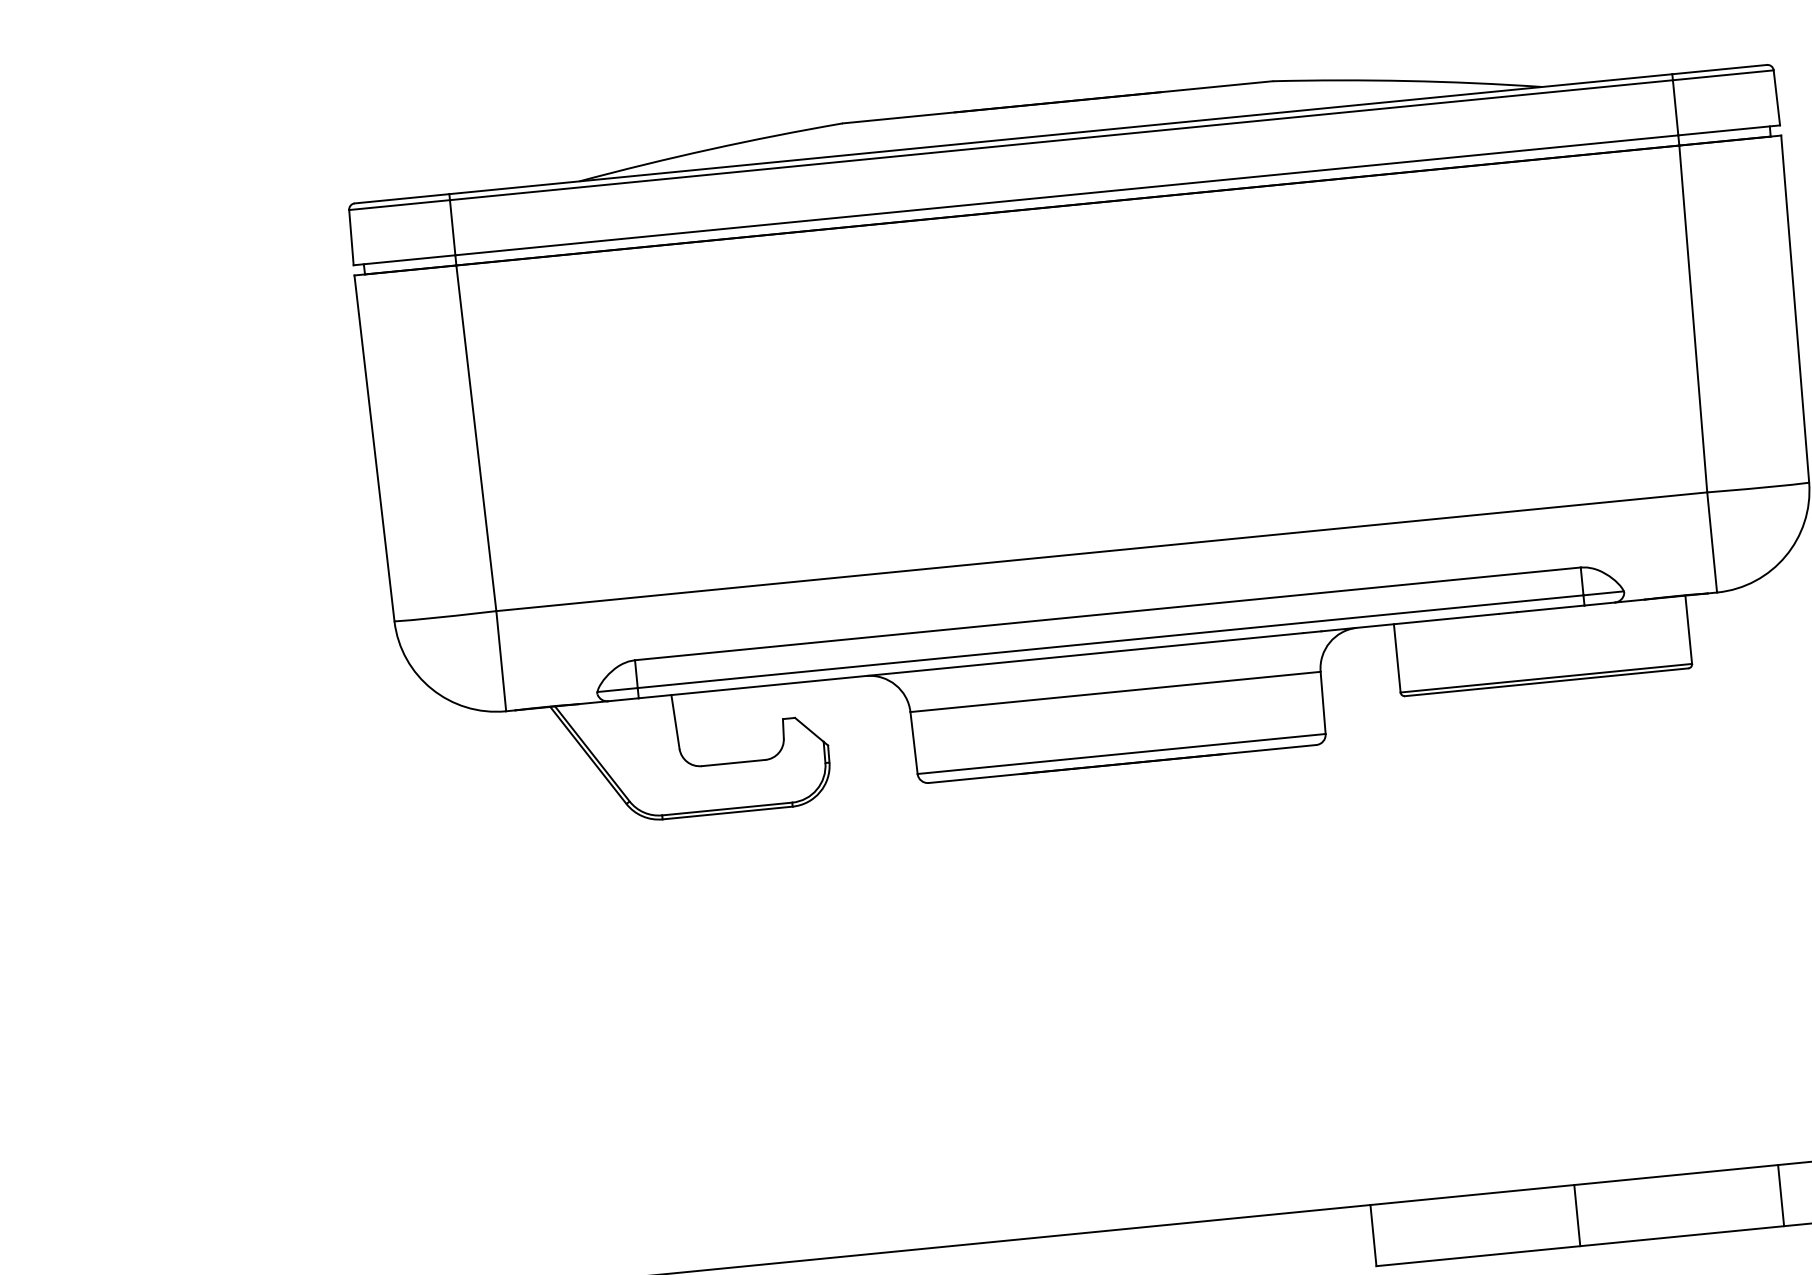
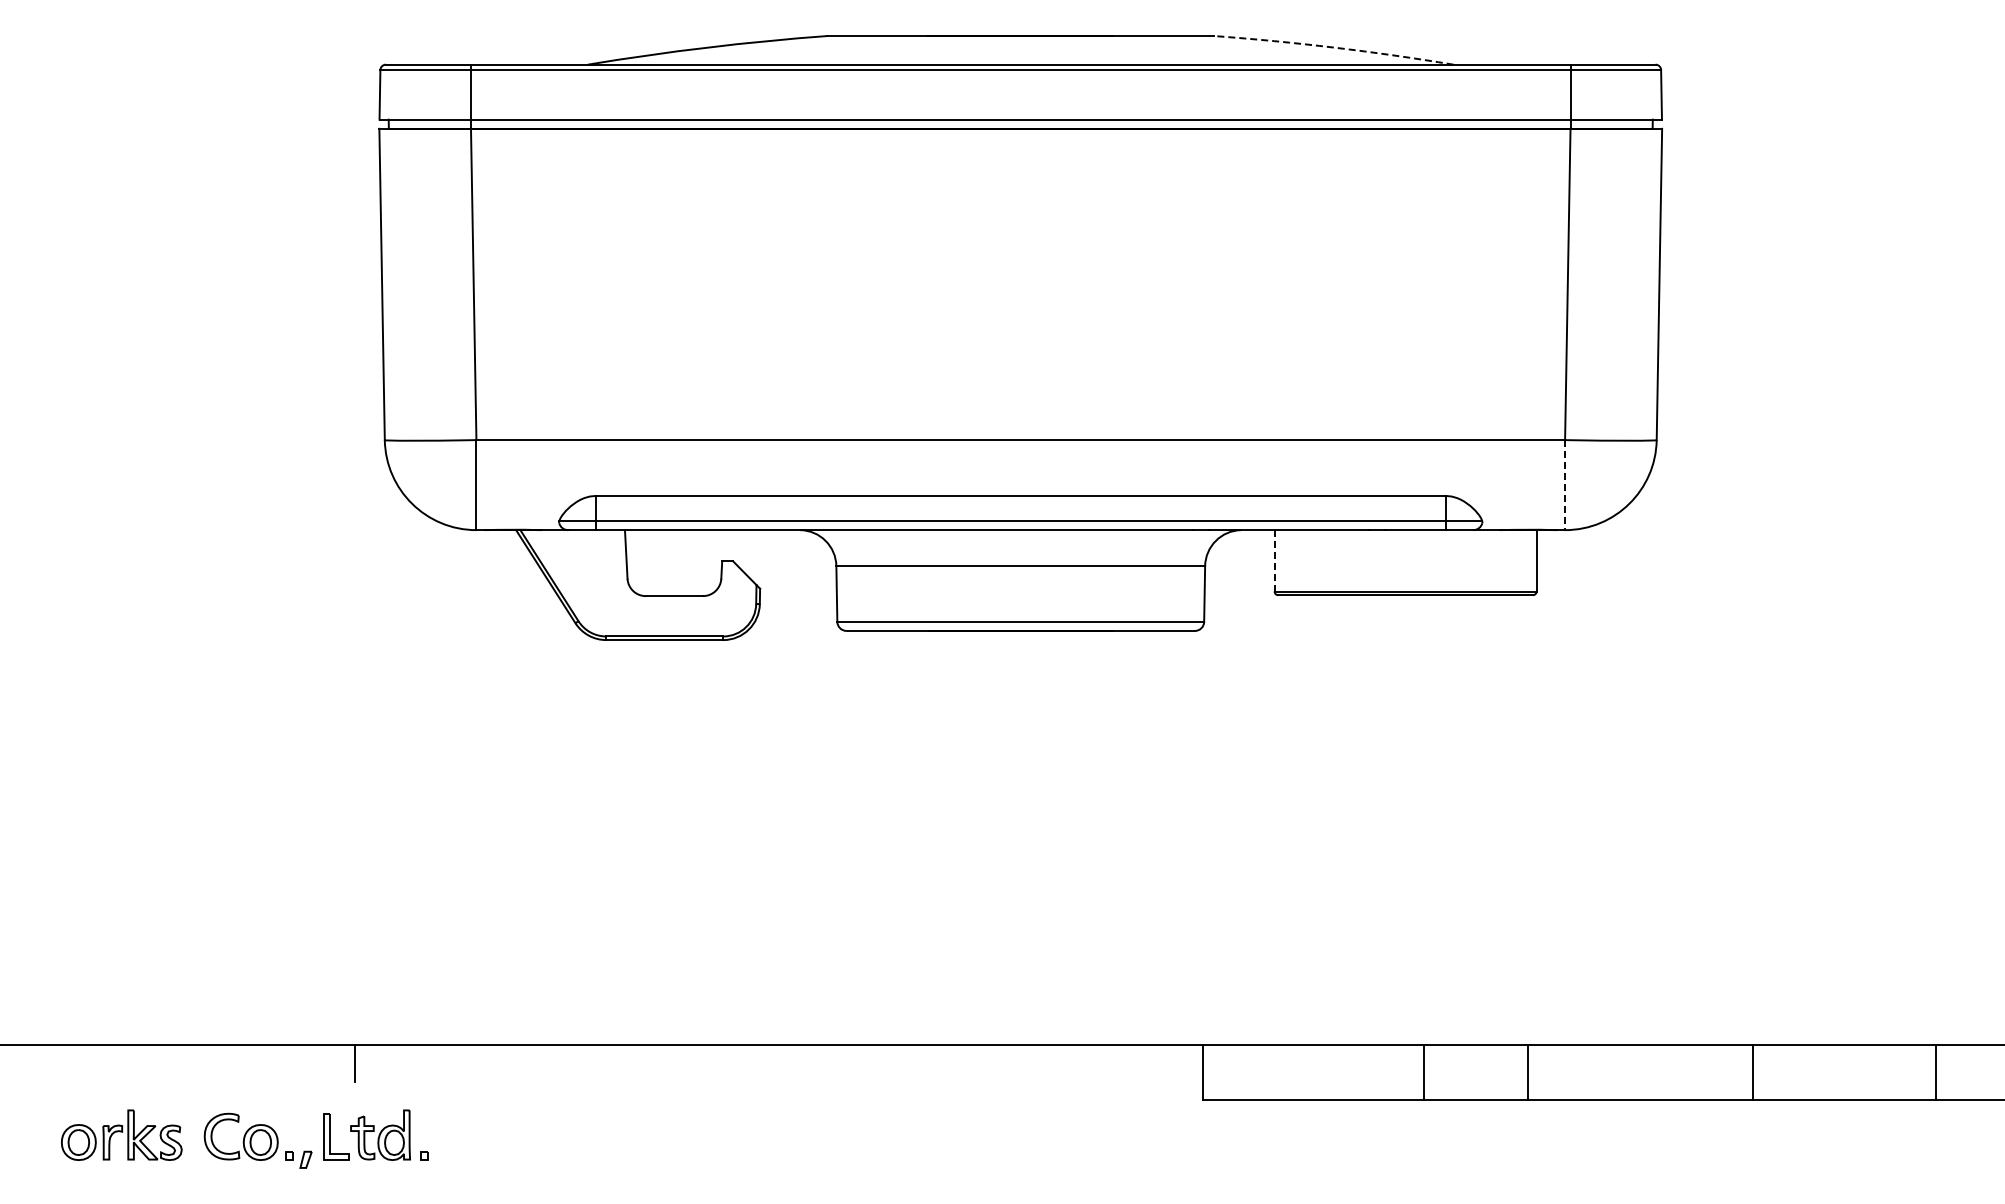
arc: (1407, 80) -> (1334, 47), solid -> dashed
line: (1712, 542) -> (1565, 485), solid -> dashed
line: (1397, 657) -> (1274, 560), solid -> dashed
line: (1781, 1195) -> (1528, 1072), moved
line: (1577, 1215) -> (1424, 1072), moved

